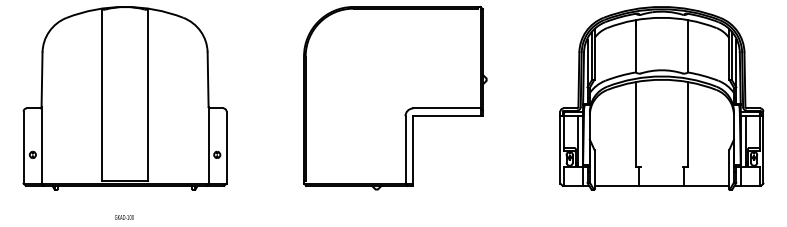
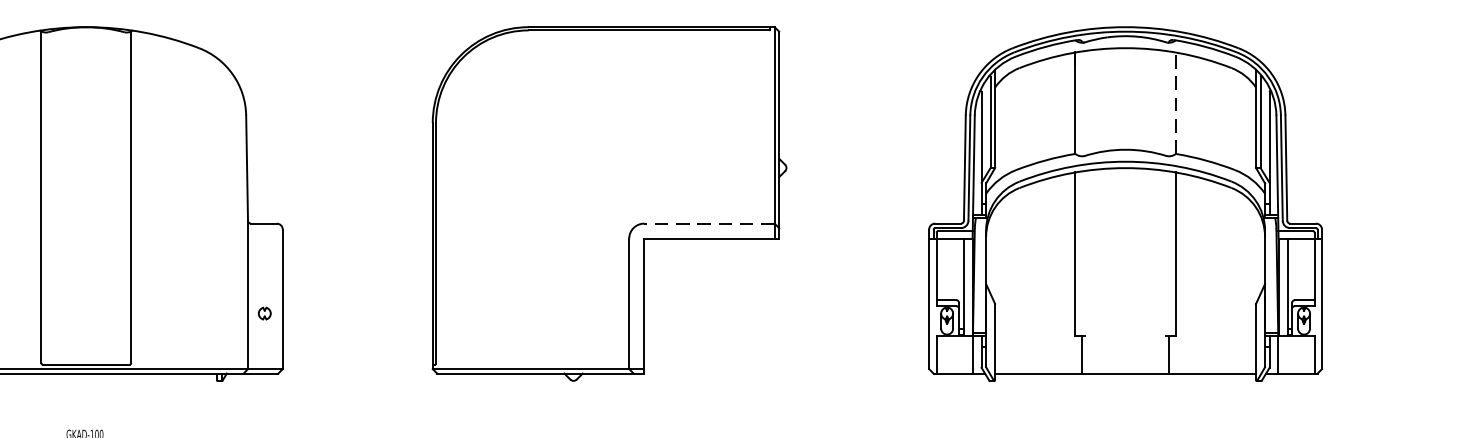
line: (687, 45) -> (1175, 101), solid -> dashed
line: (446, 108) -> (708, 223), solid -> dashed

